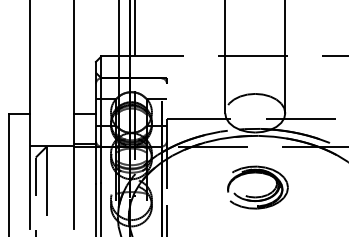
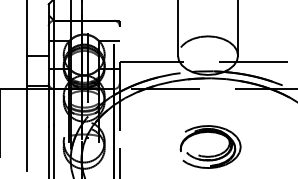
part: (261, 195) -> (214, 154), moved

